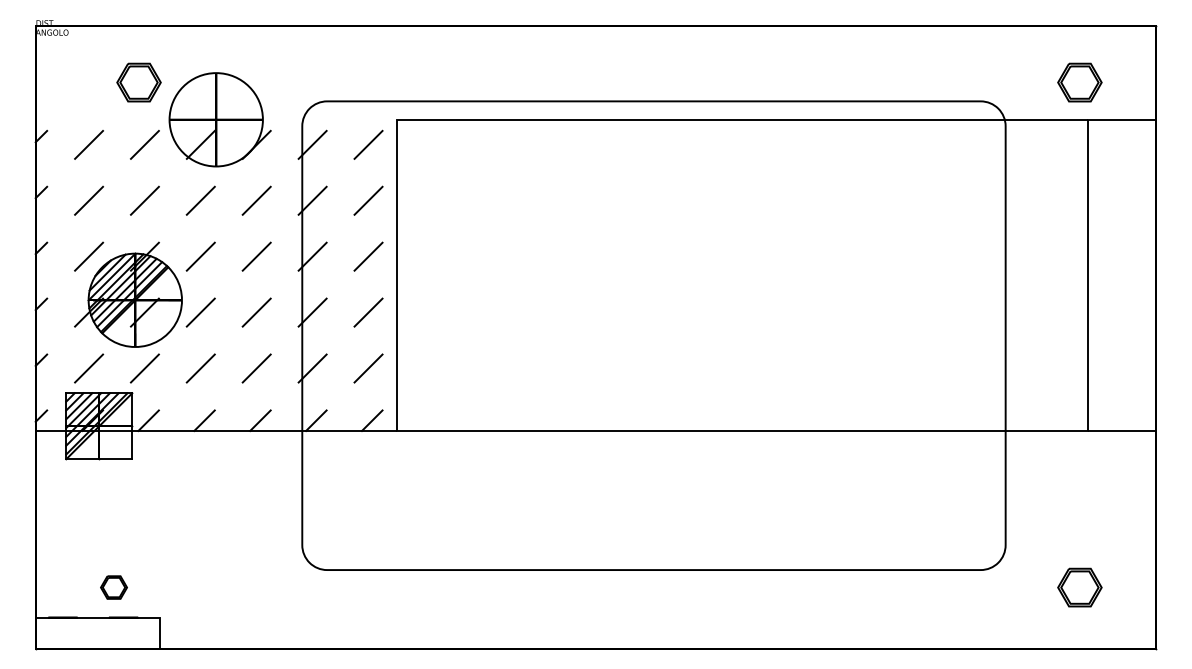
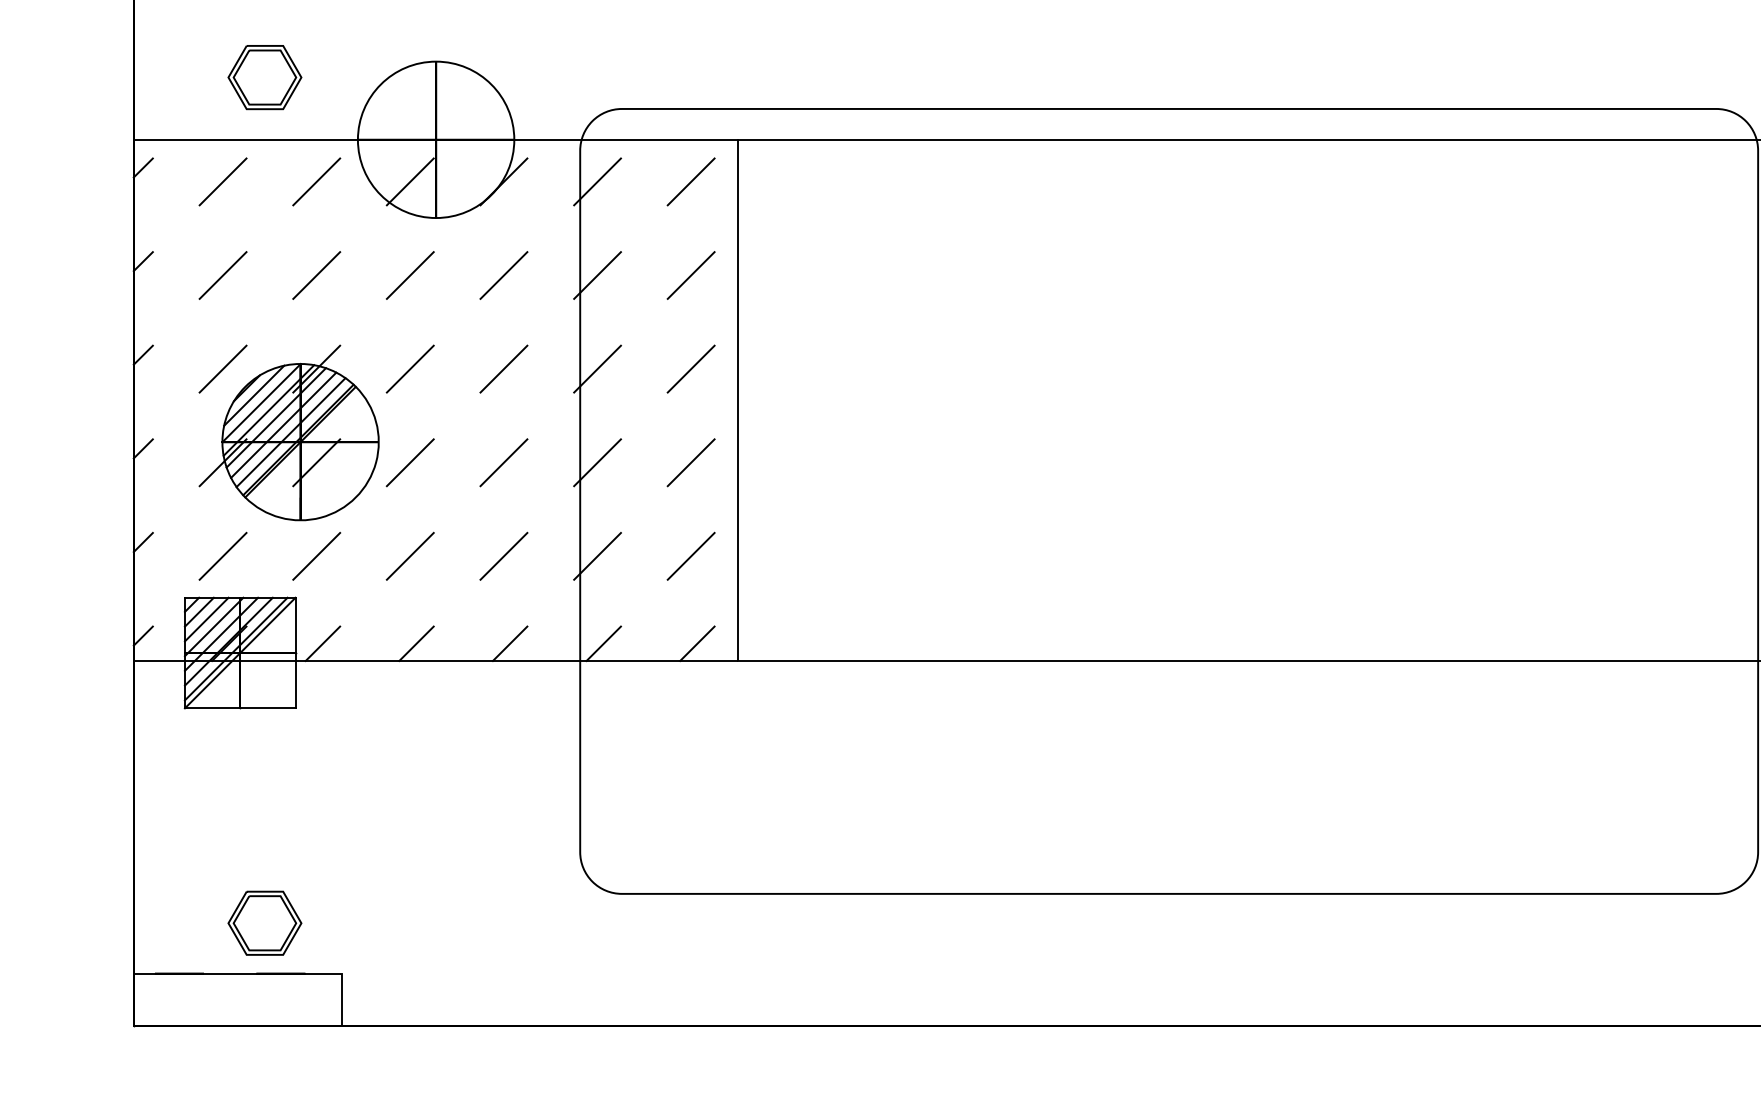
part: (138, 82) -> (264, 77), moved
line: (215, 119) -> (434, 139), added
part: (113, 587) -> (264, 923), size x1.67

